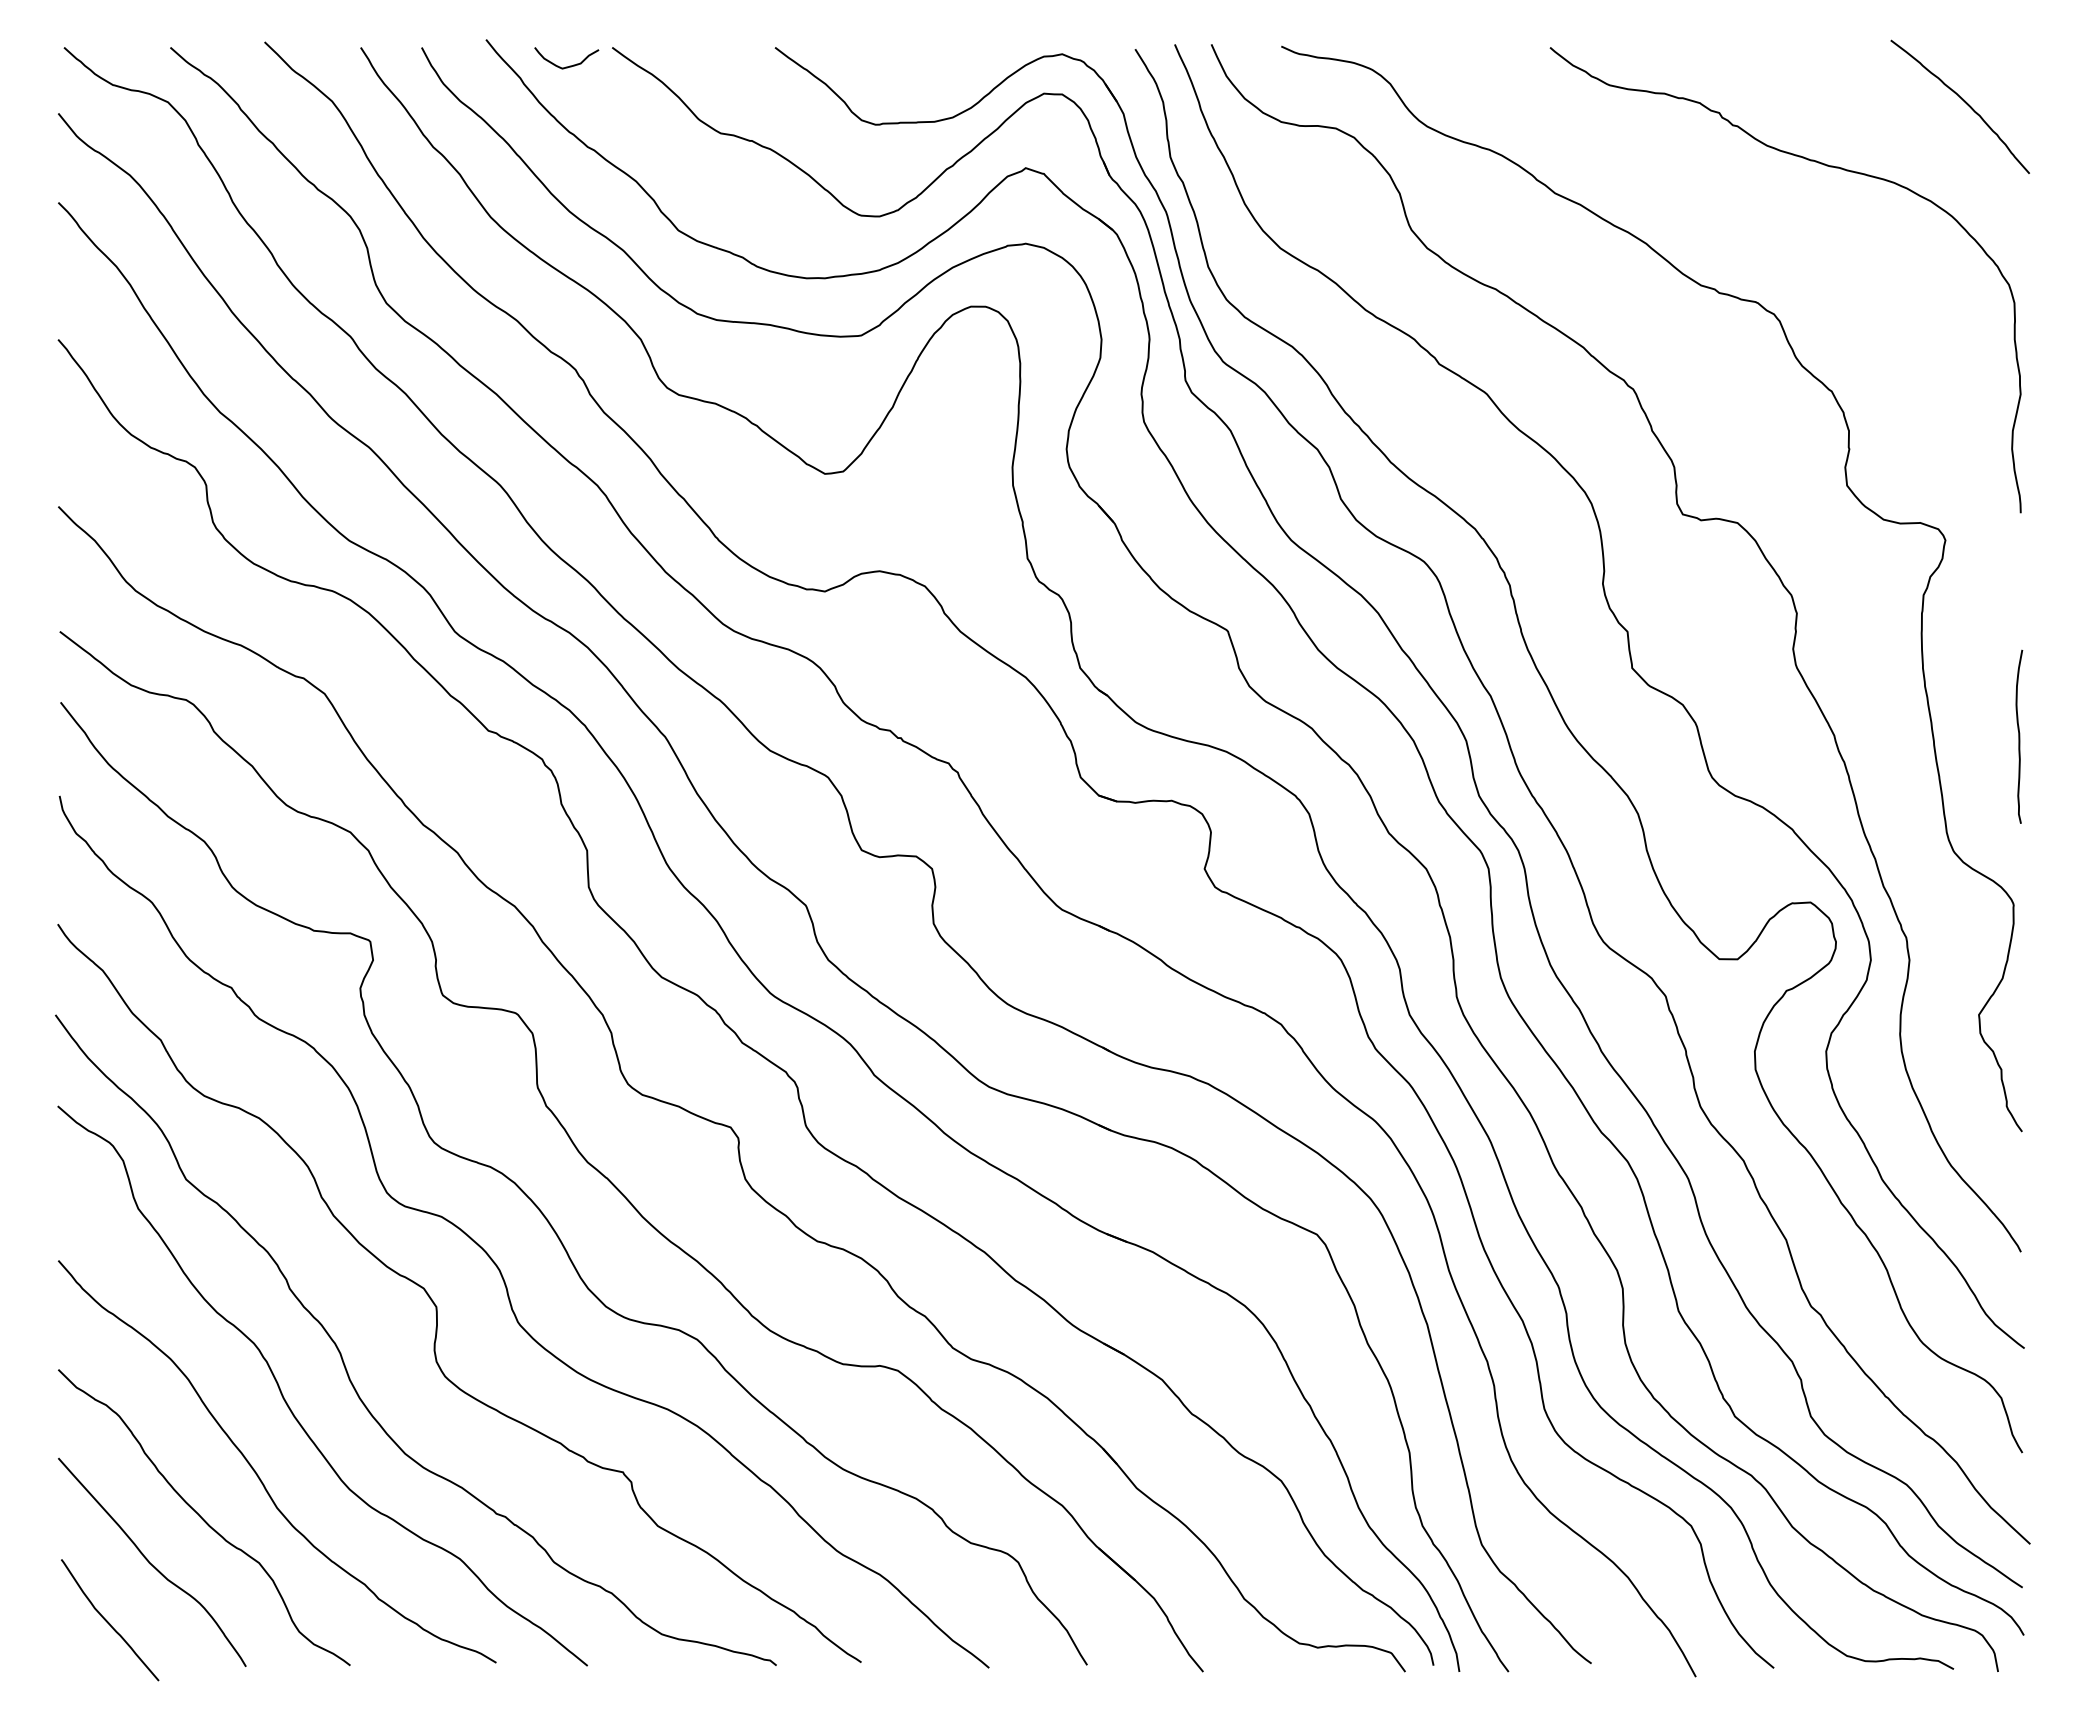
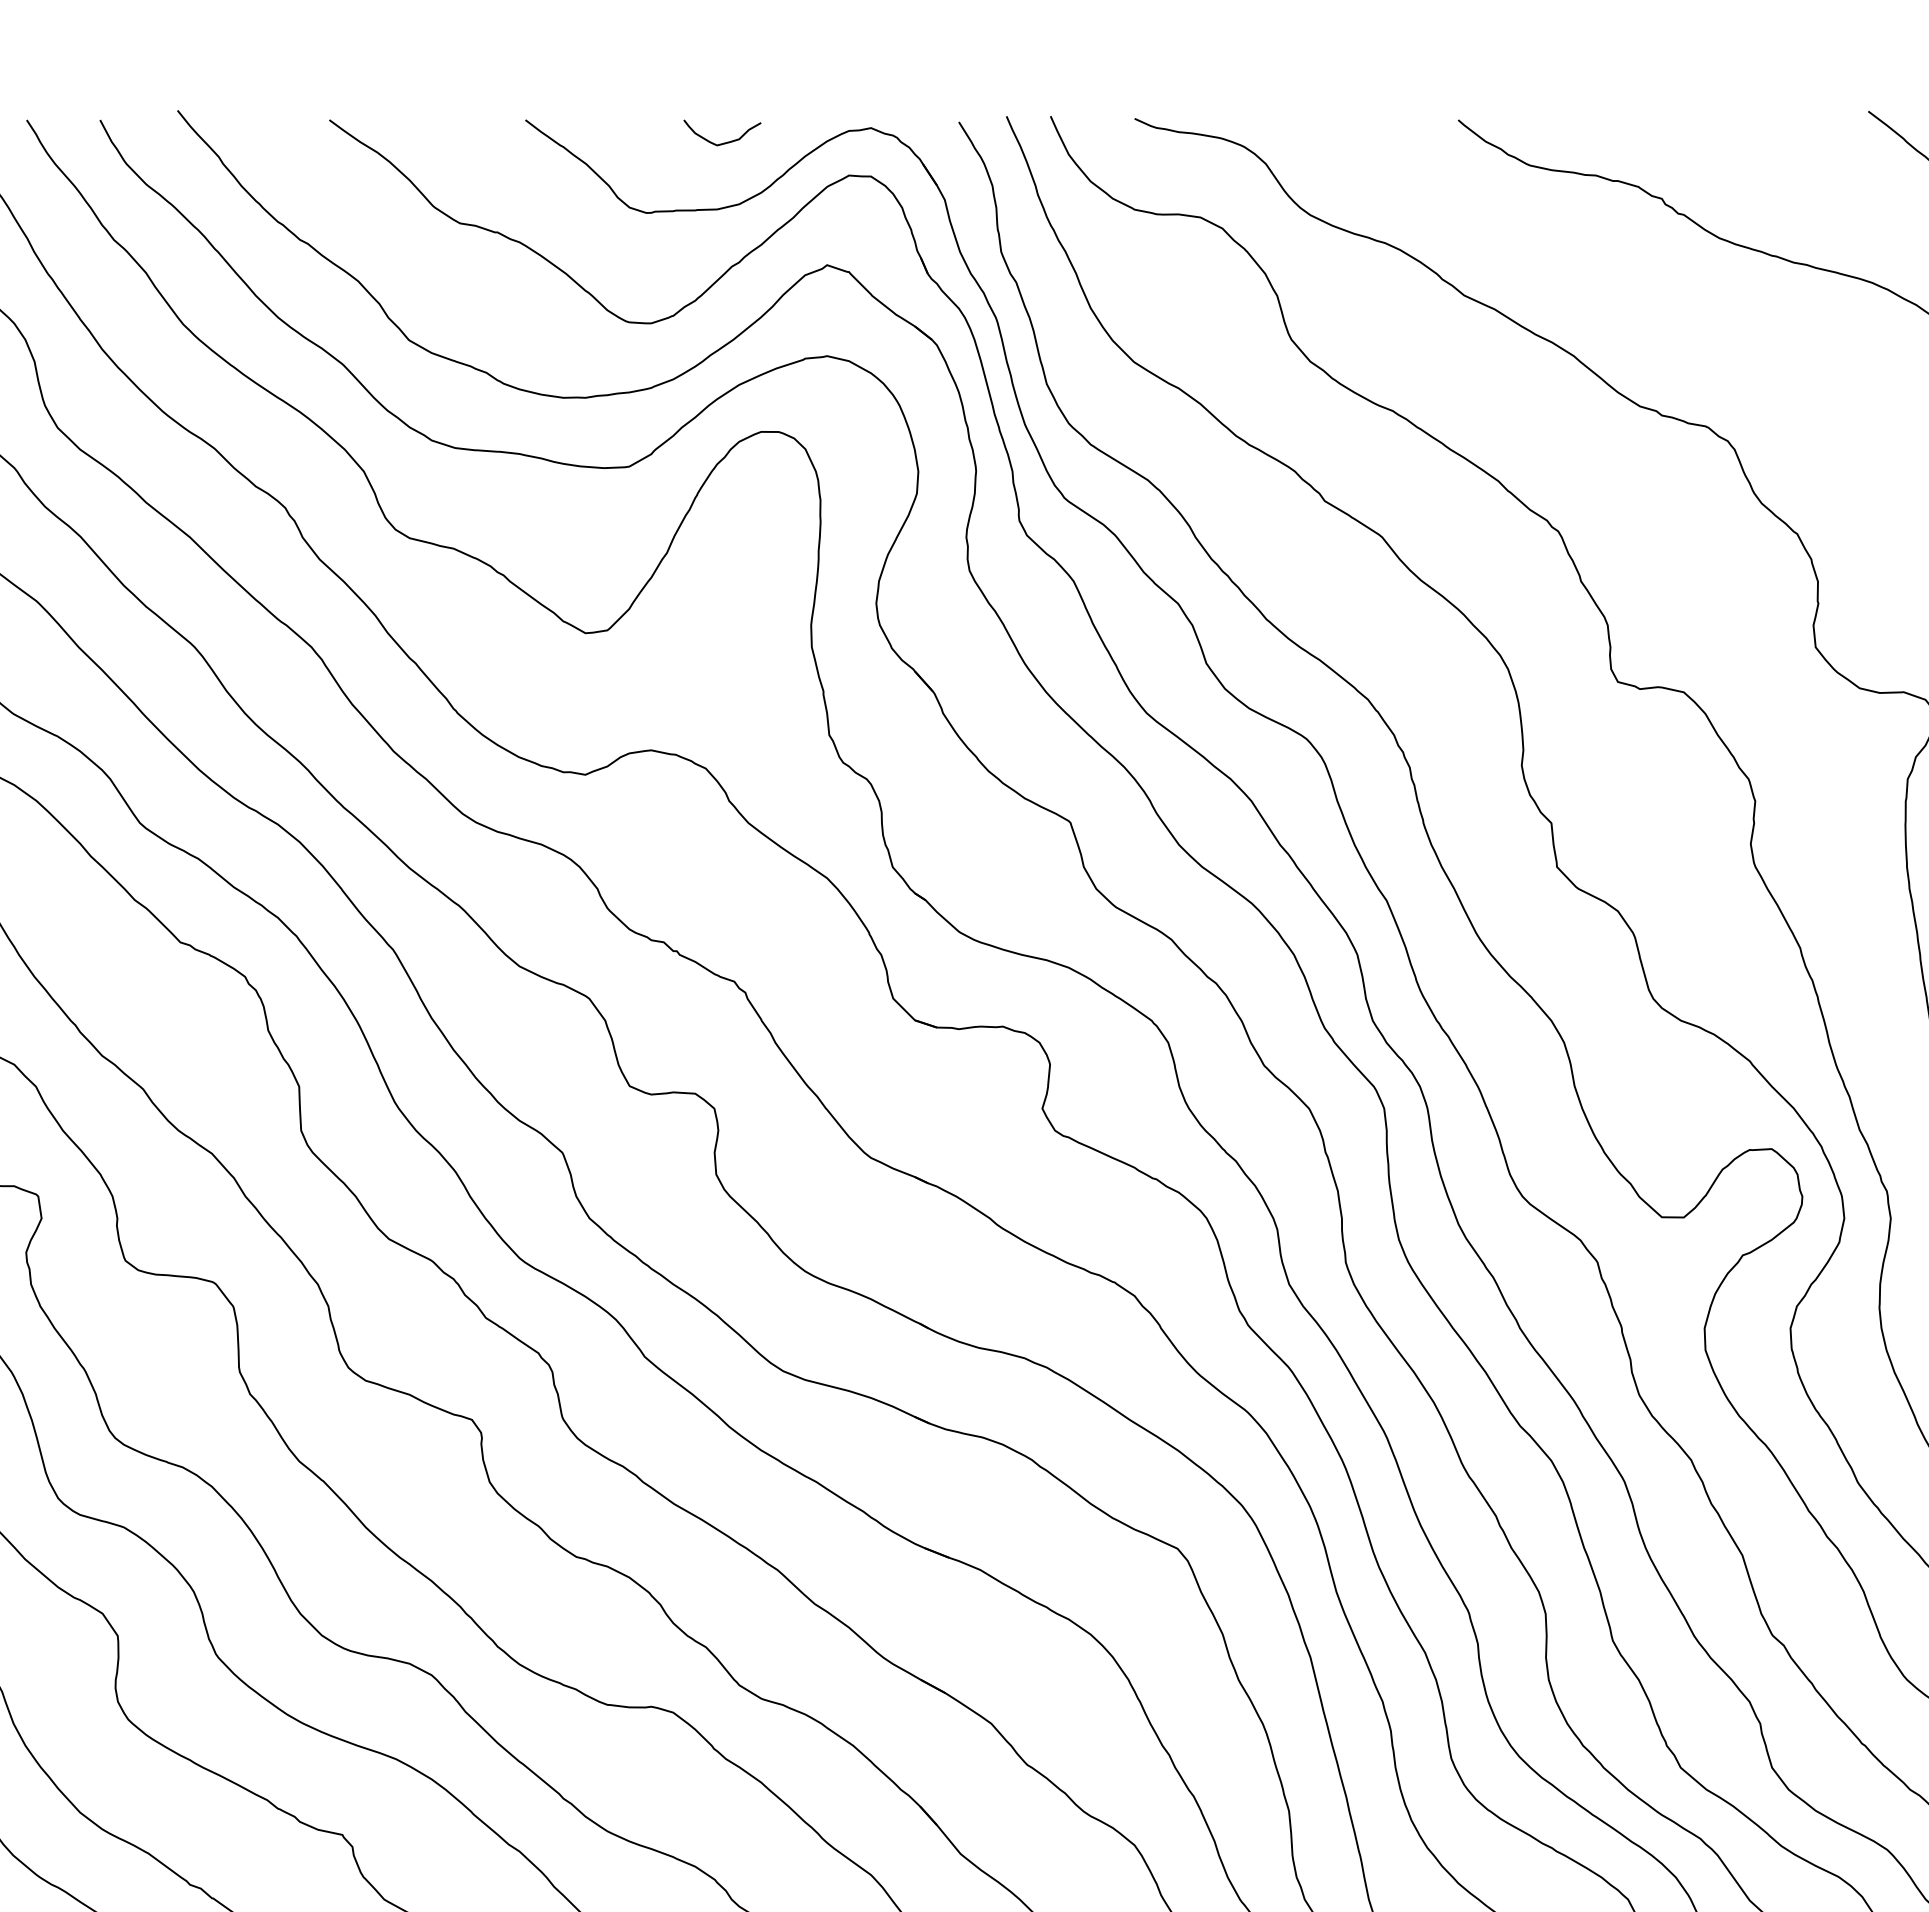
curve: (569, 65) -> (725, 141), moved

